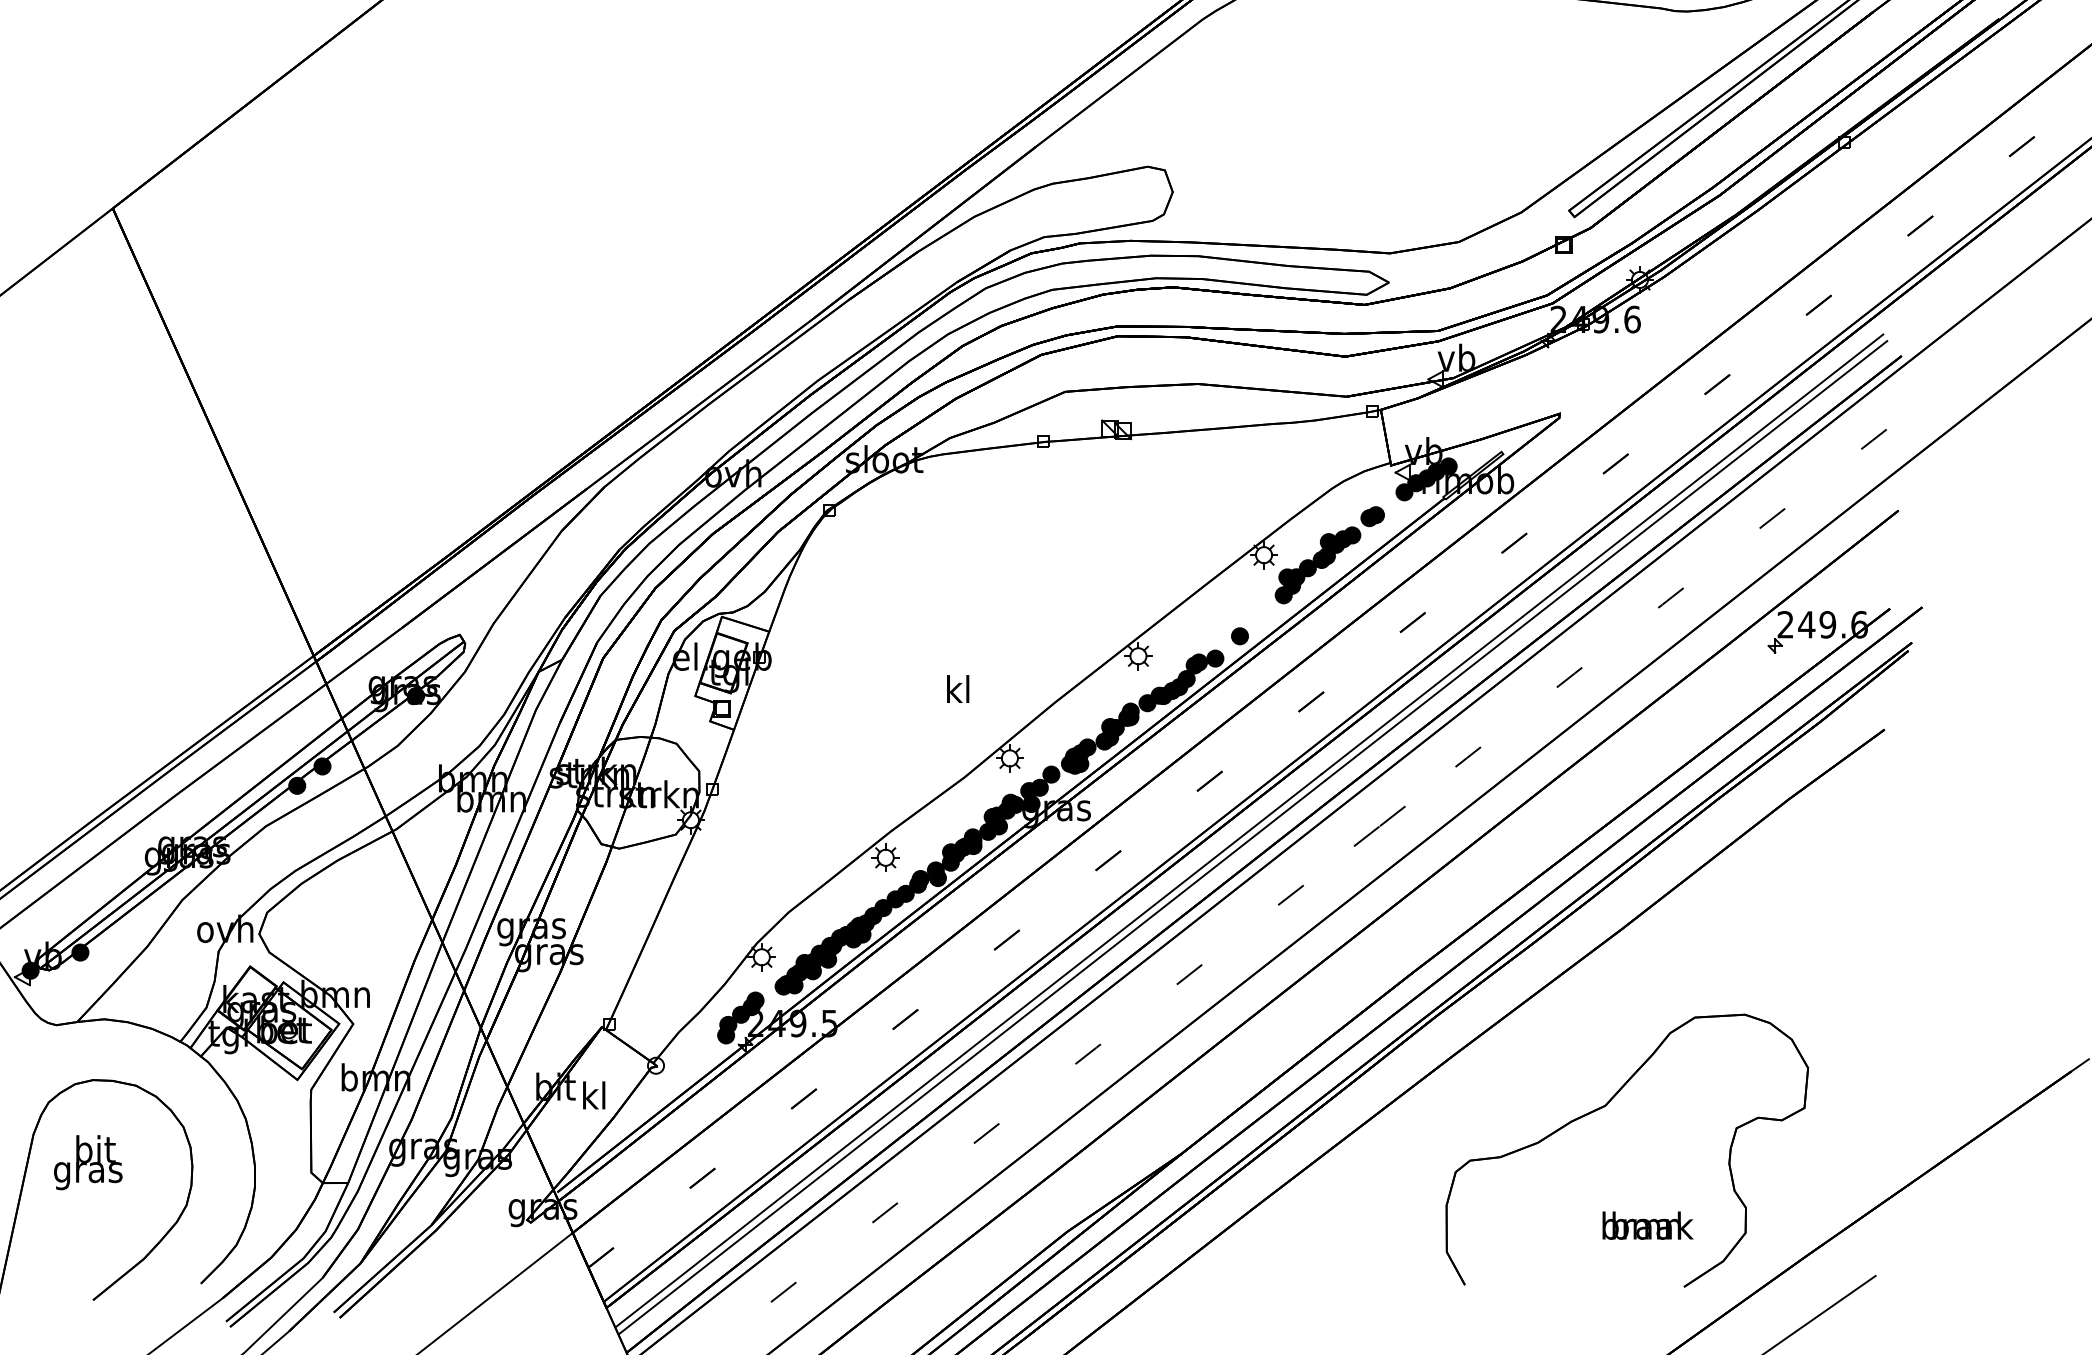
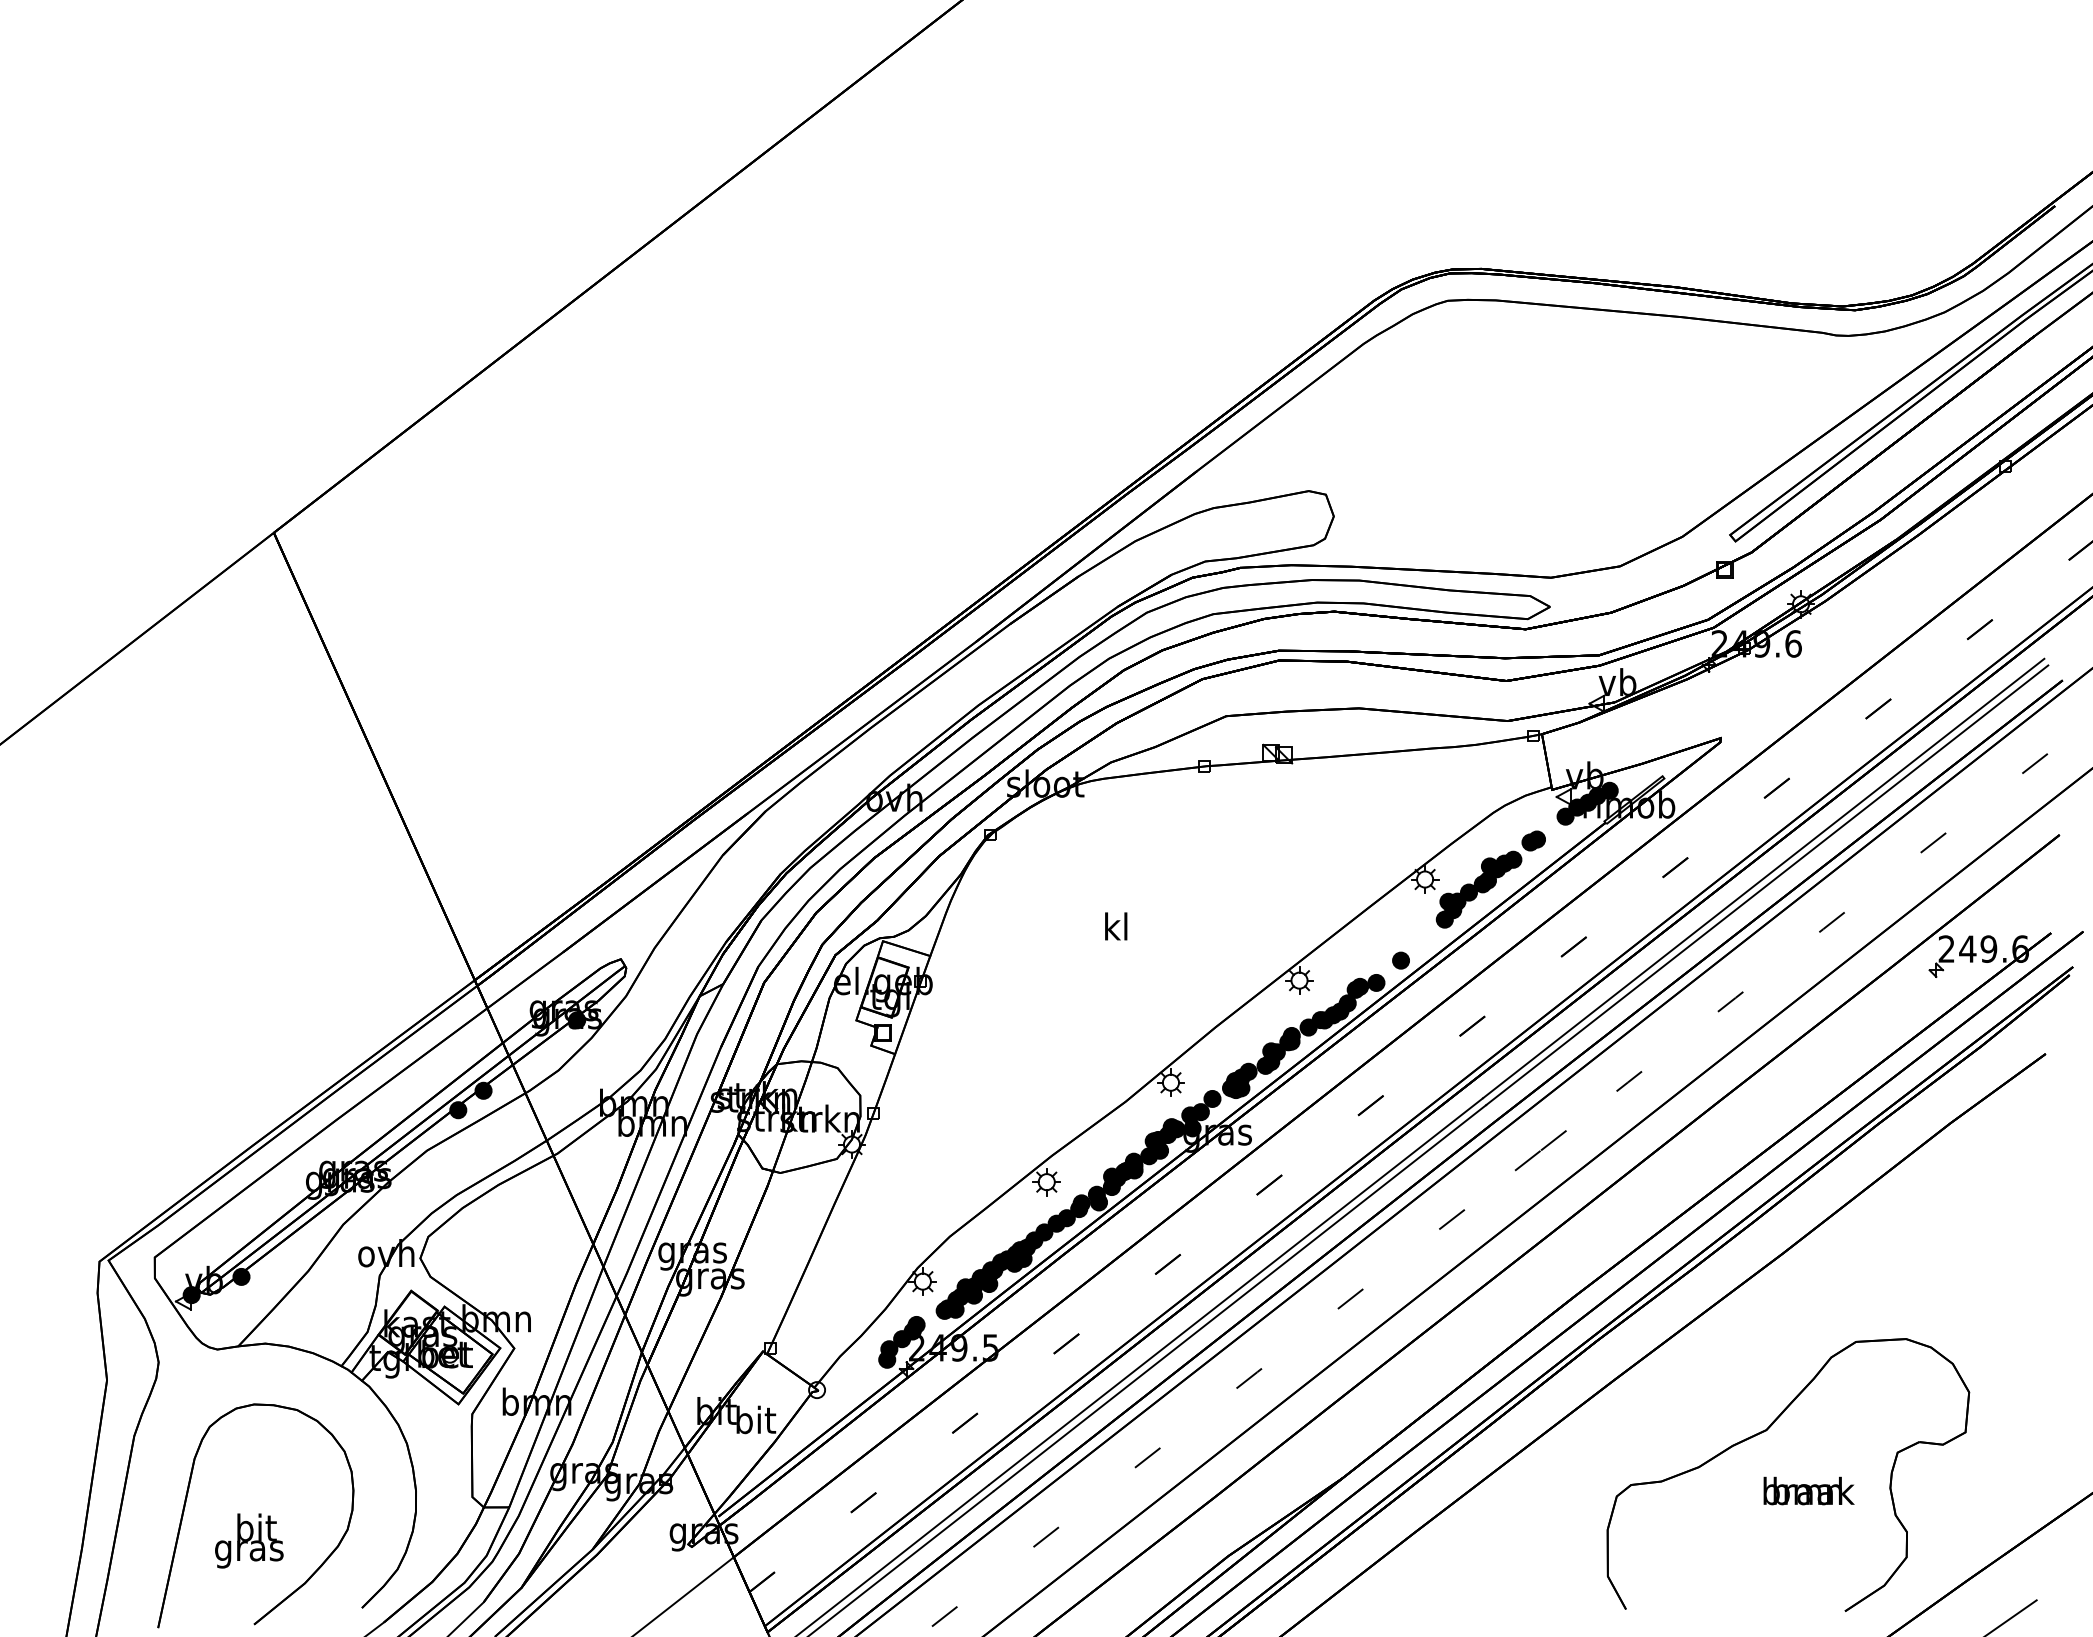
text: (958, 689) -> (1116, 926), moved
text: (595, 1095) -> (756, 1419), kl -> bit
text: (88, 1162) -> (249, 1540), moved
text: (1647, 1225) -> (1808, 1490), moved

